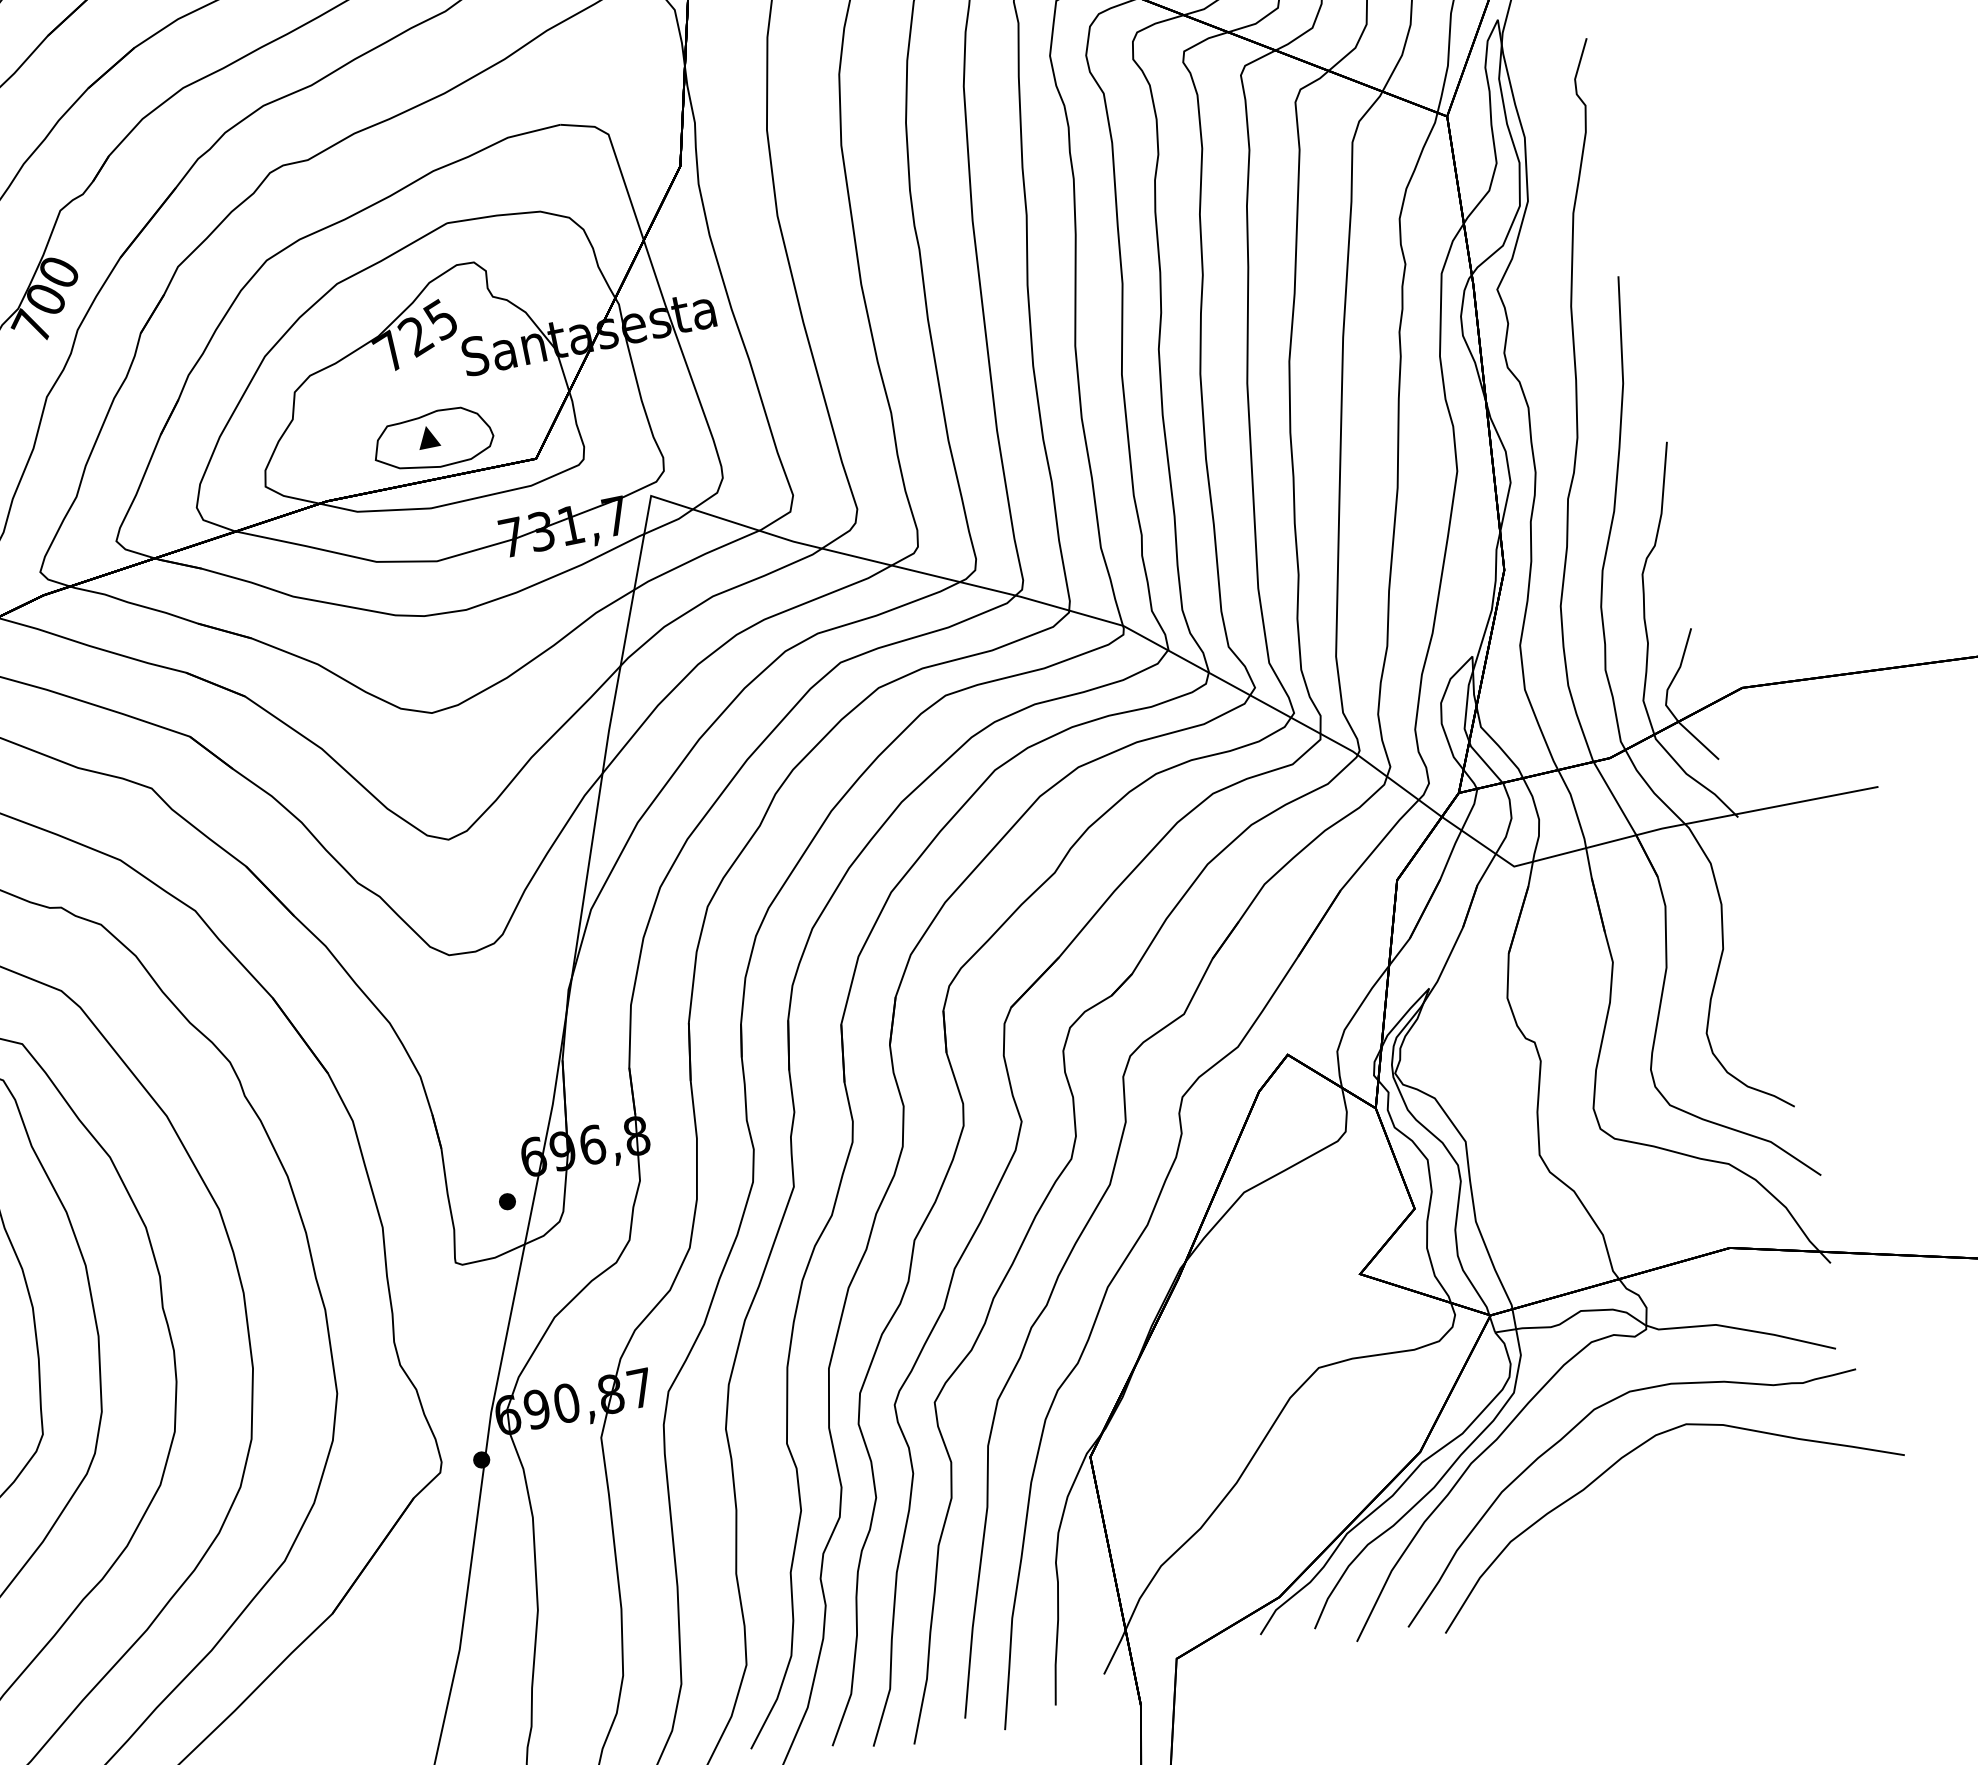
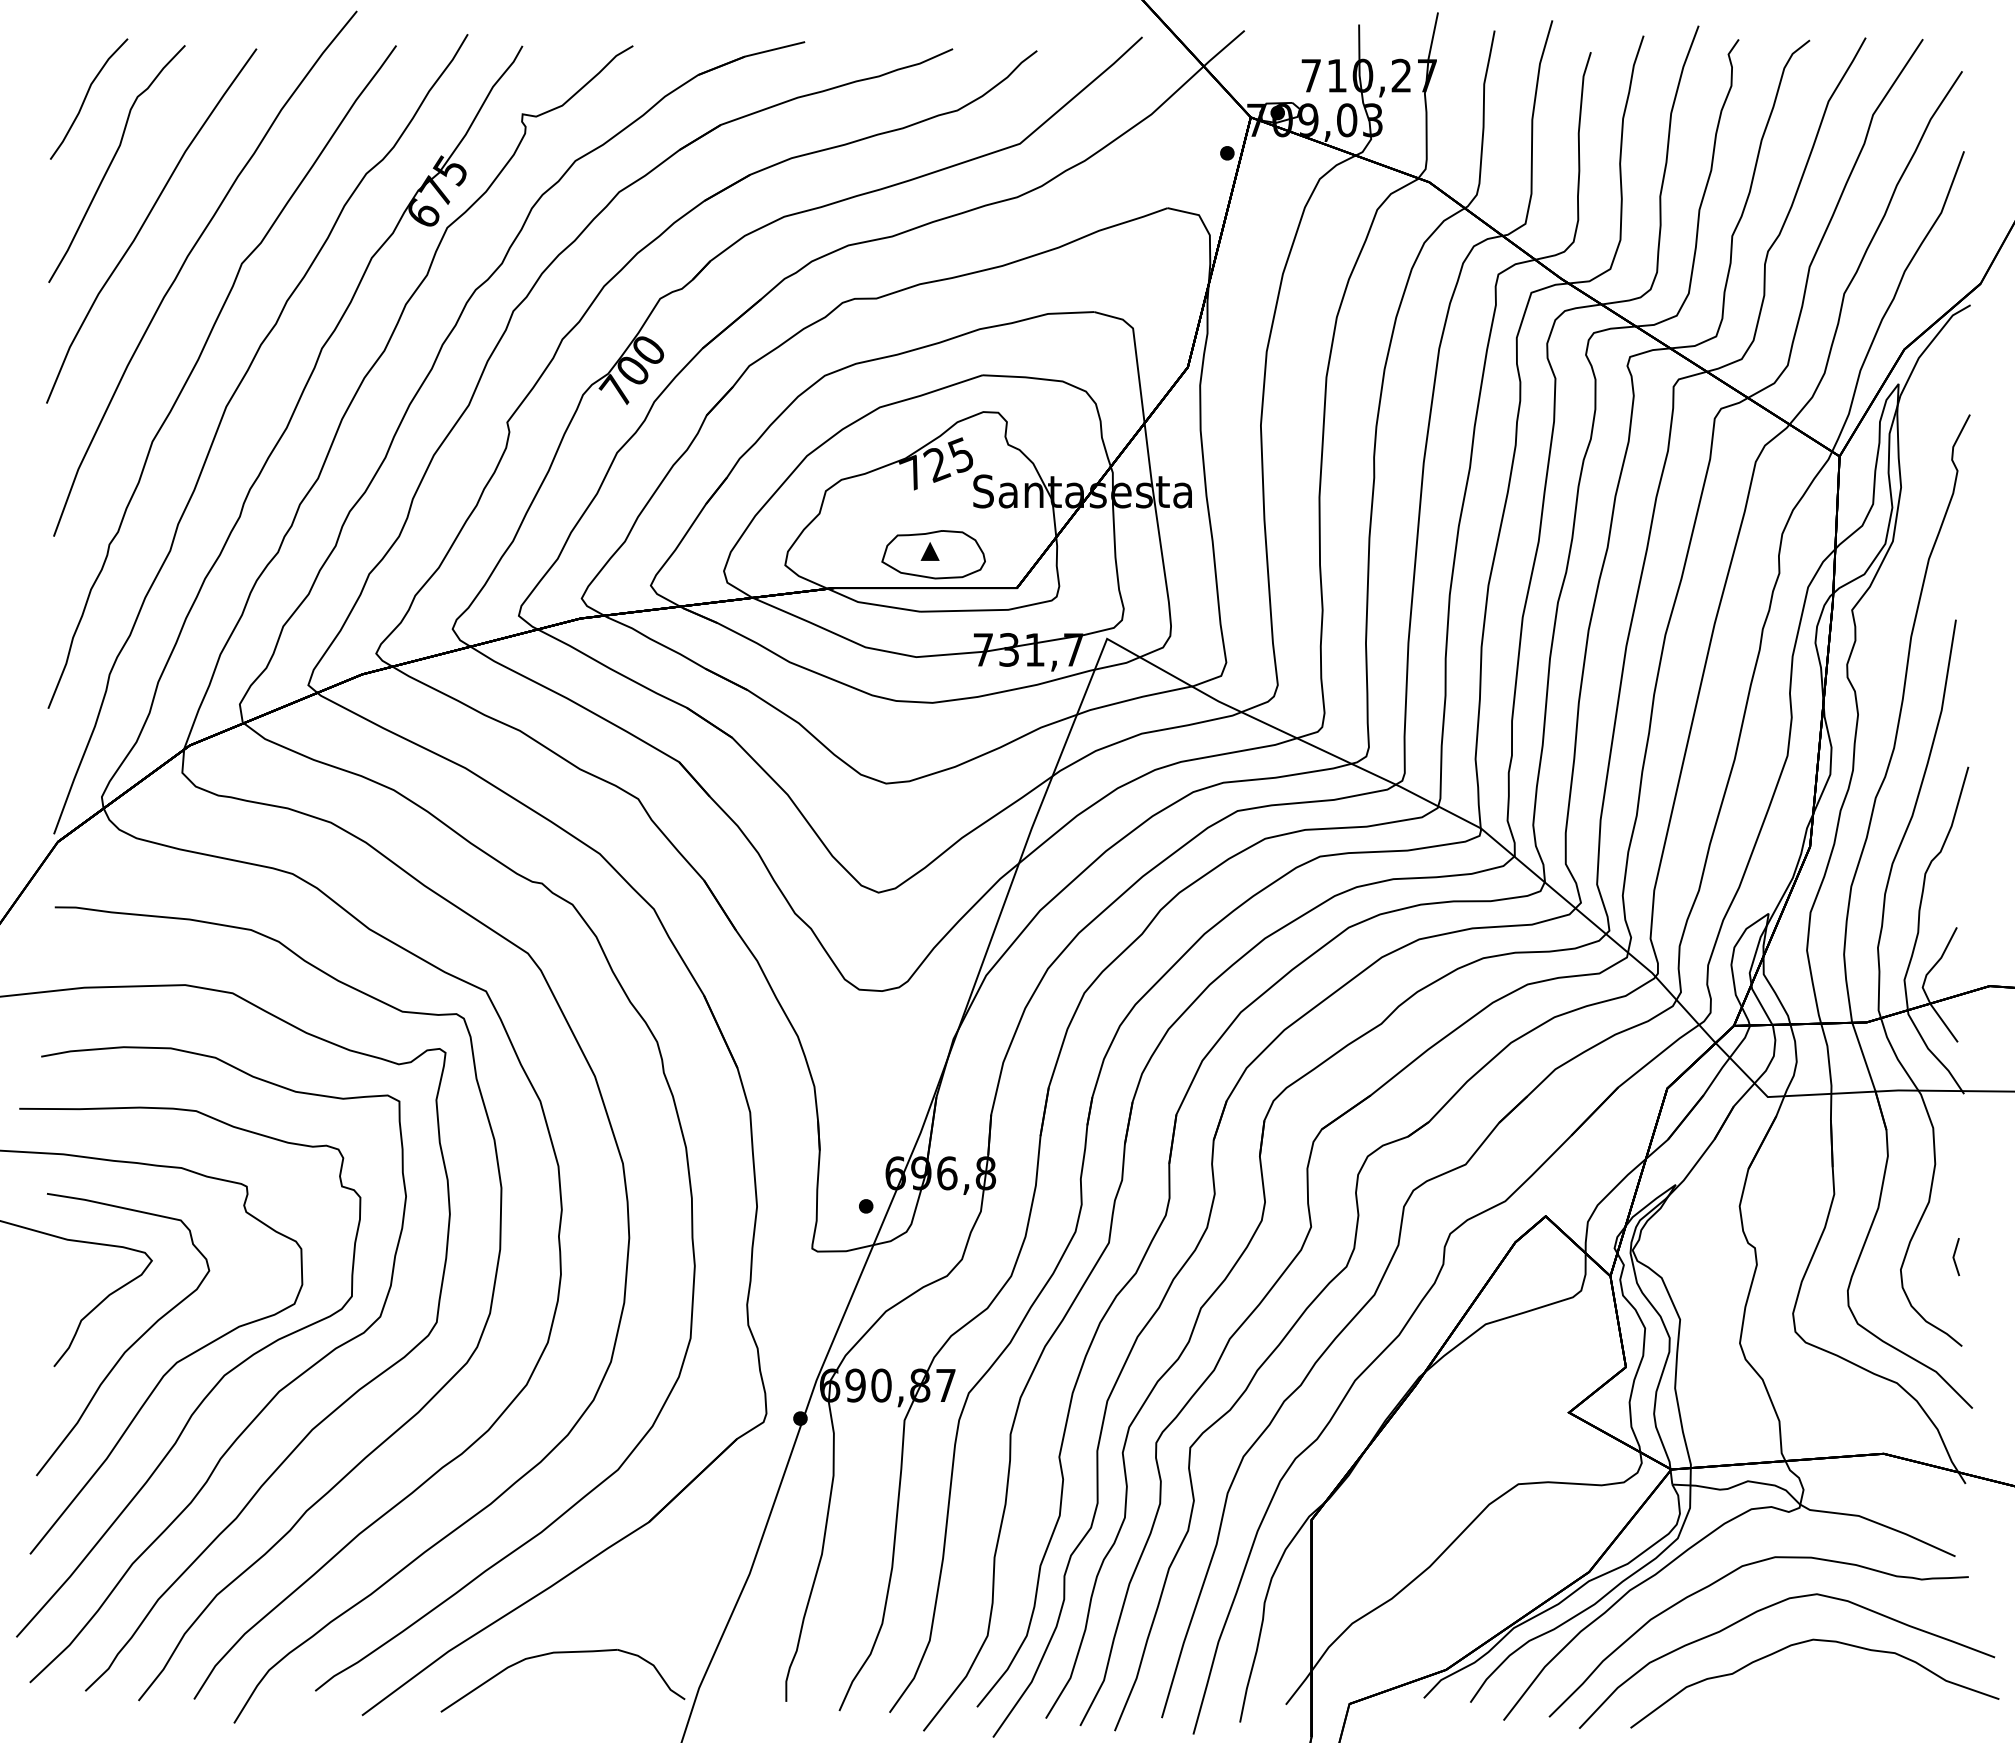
line: (1765, 1006) -> (1954, 1257), added
curve: (1682, 1483) -> (1803, 1643), added

